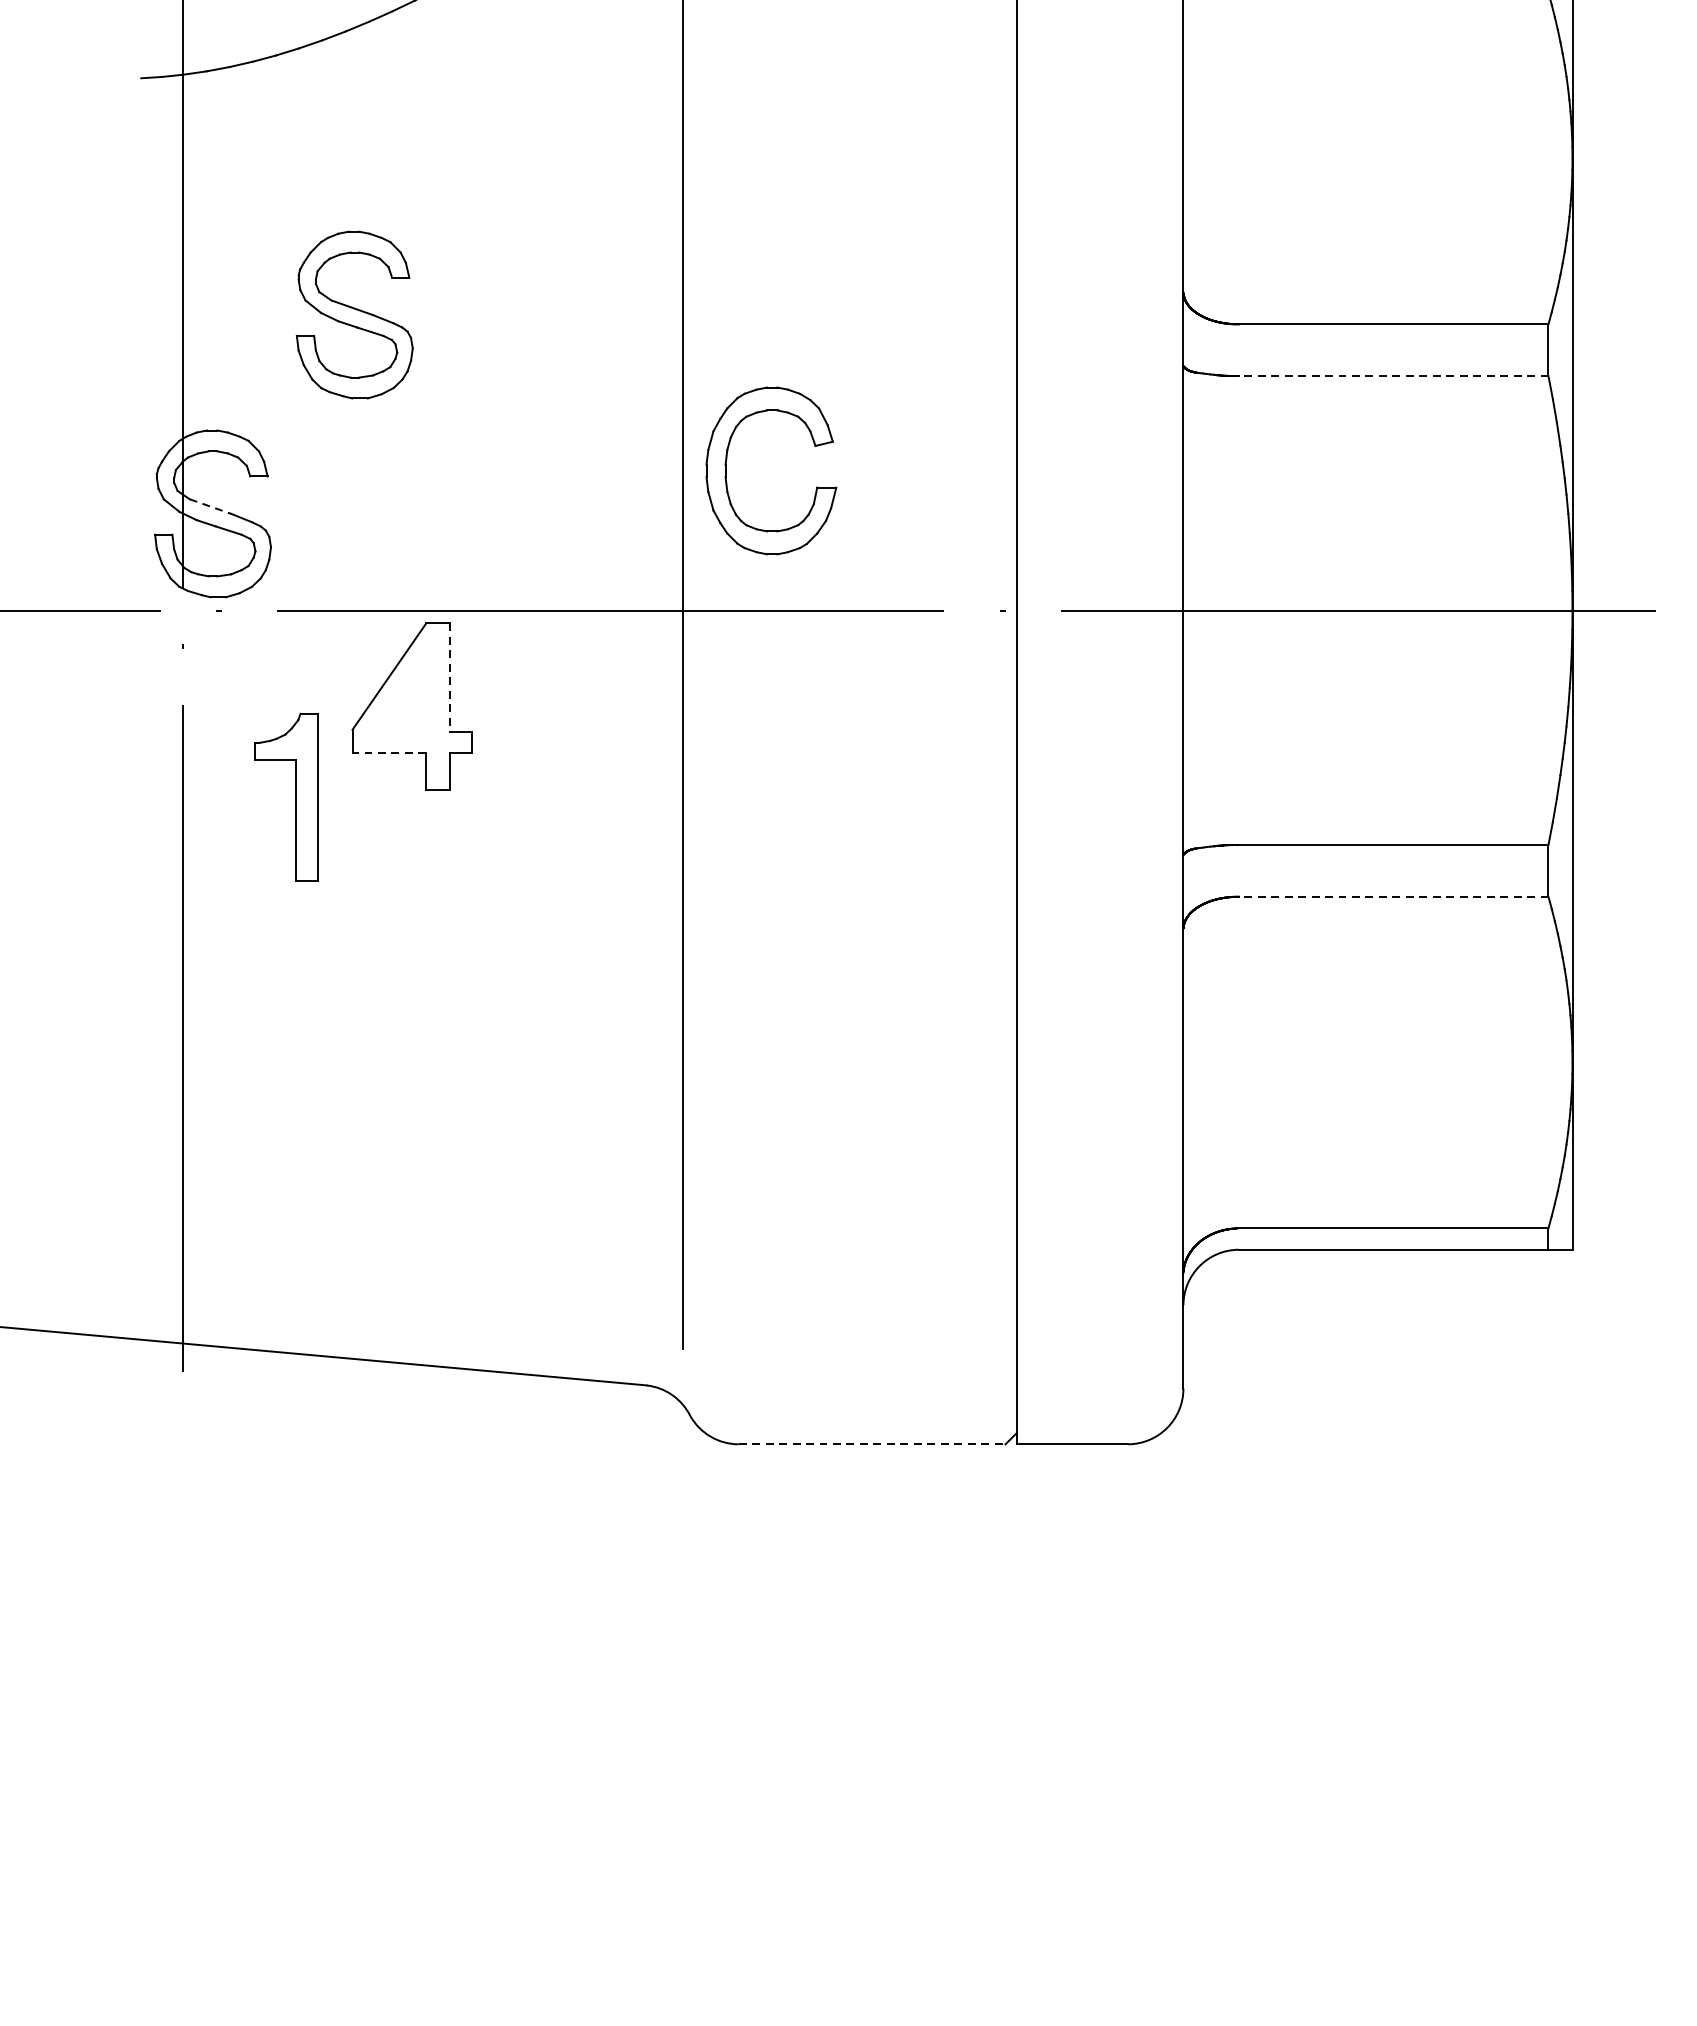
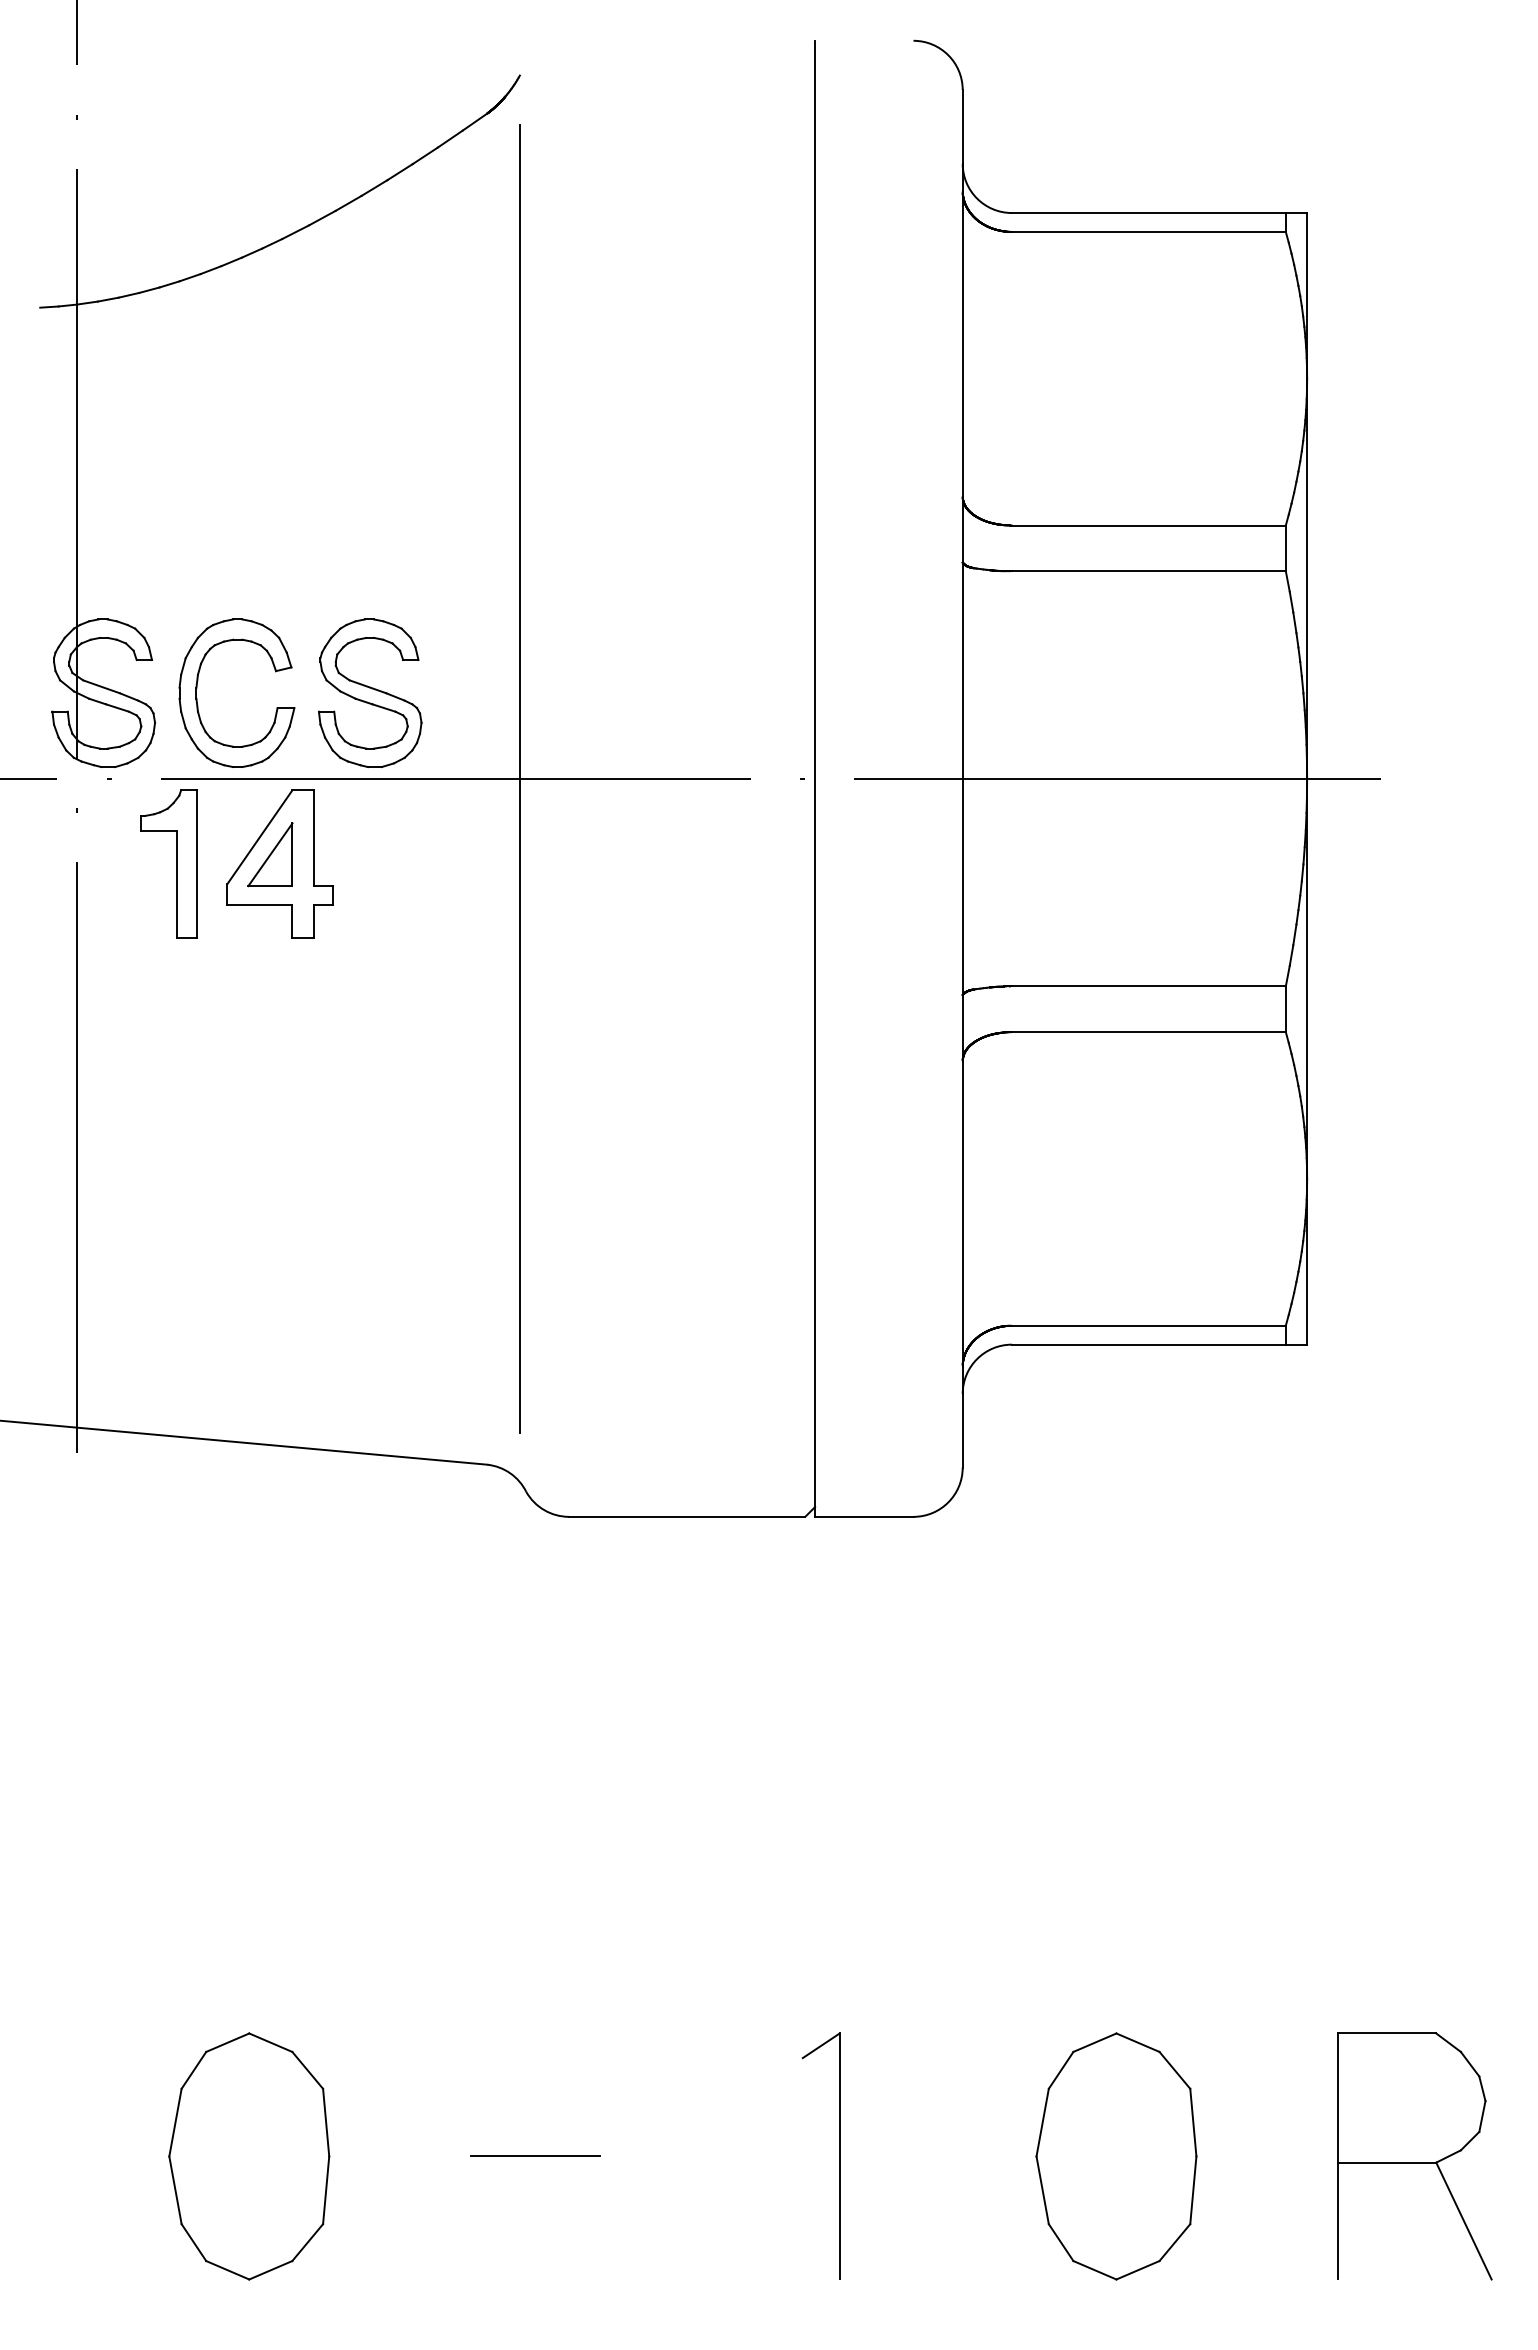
part: (355, 315) -> (370, 693), moved
line: (1393, 376) -> (1148, 571), dashed -> solid
part: (726, 465) -> (197, 688), moved
line: (210, 506) -> (101, 686), dashed -> solid
line: (450, 677) -> (313, 838), dashed -> solid
part: (401, 696) -> (270, 854), added
line: (389, 752) -> (259, 904), dashed -> solid
part: (295, 796) -> (176, 863), moved
line: (1393, 897) -> (1148, 1032), dashed -> solid
line: (872, 1443) -> (687, 1516), dashed -> solid

